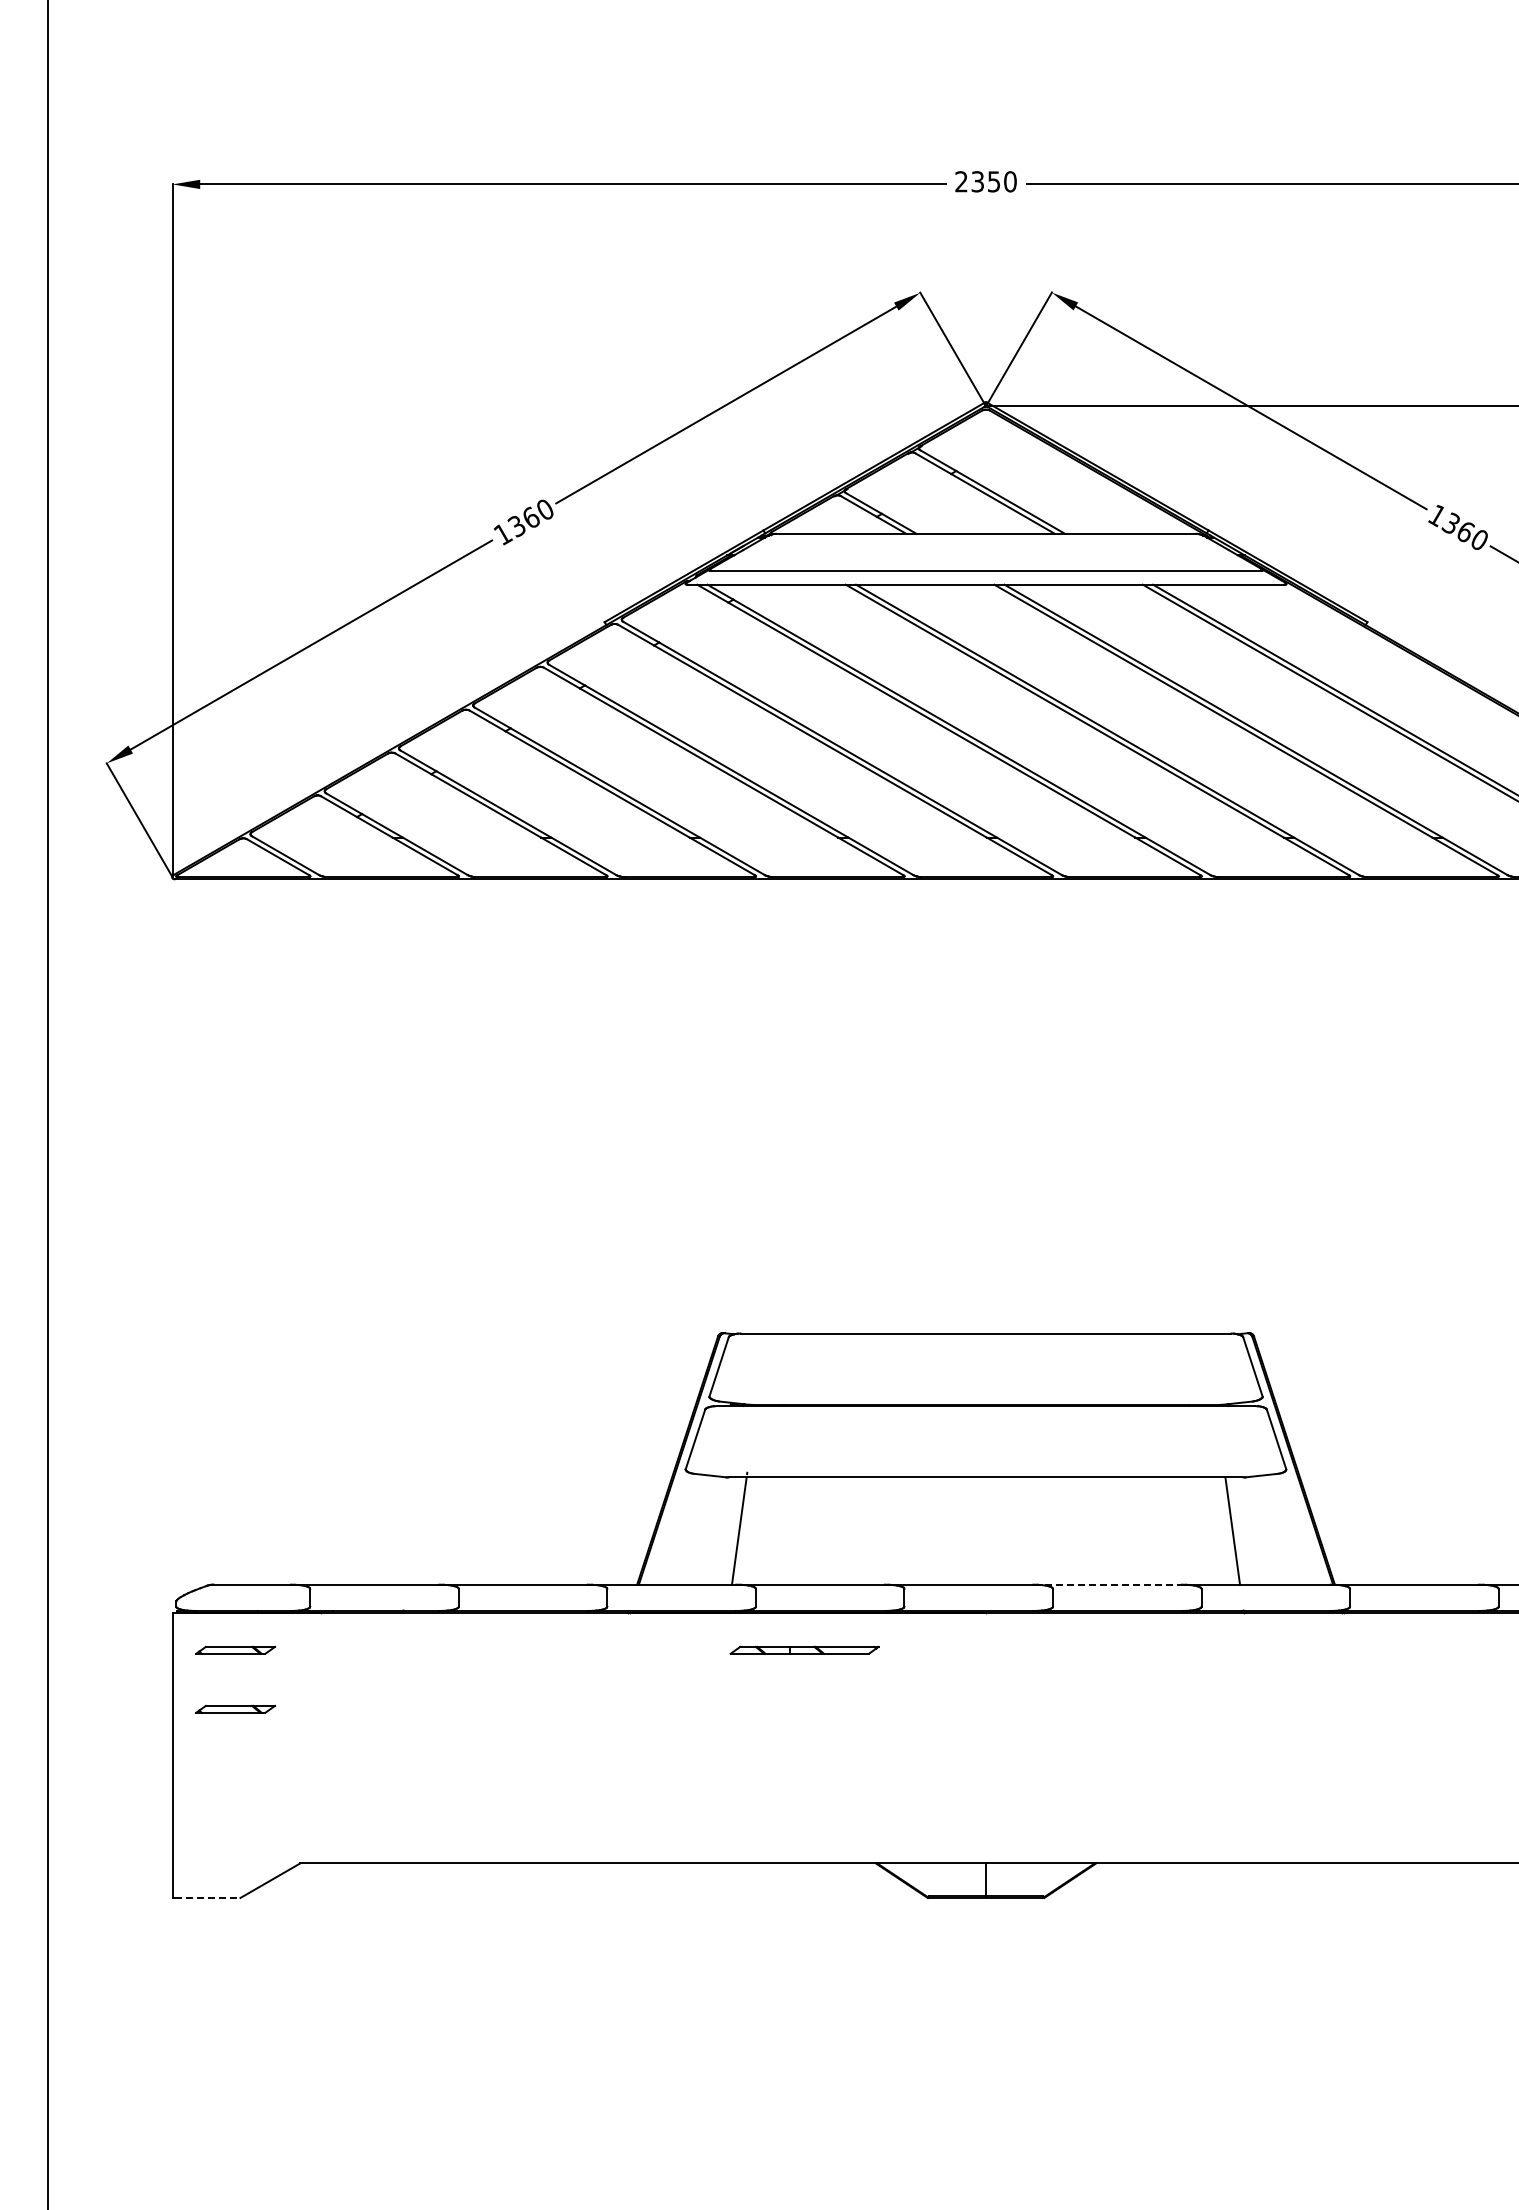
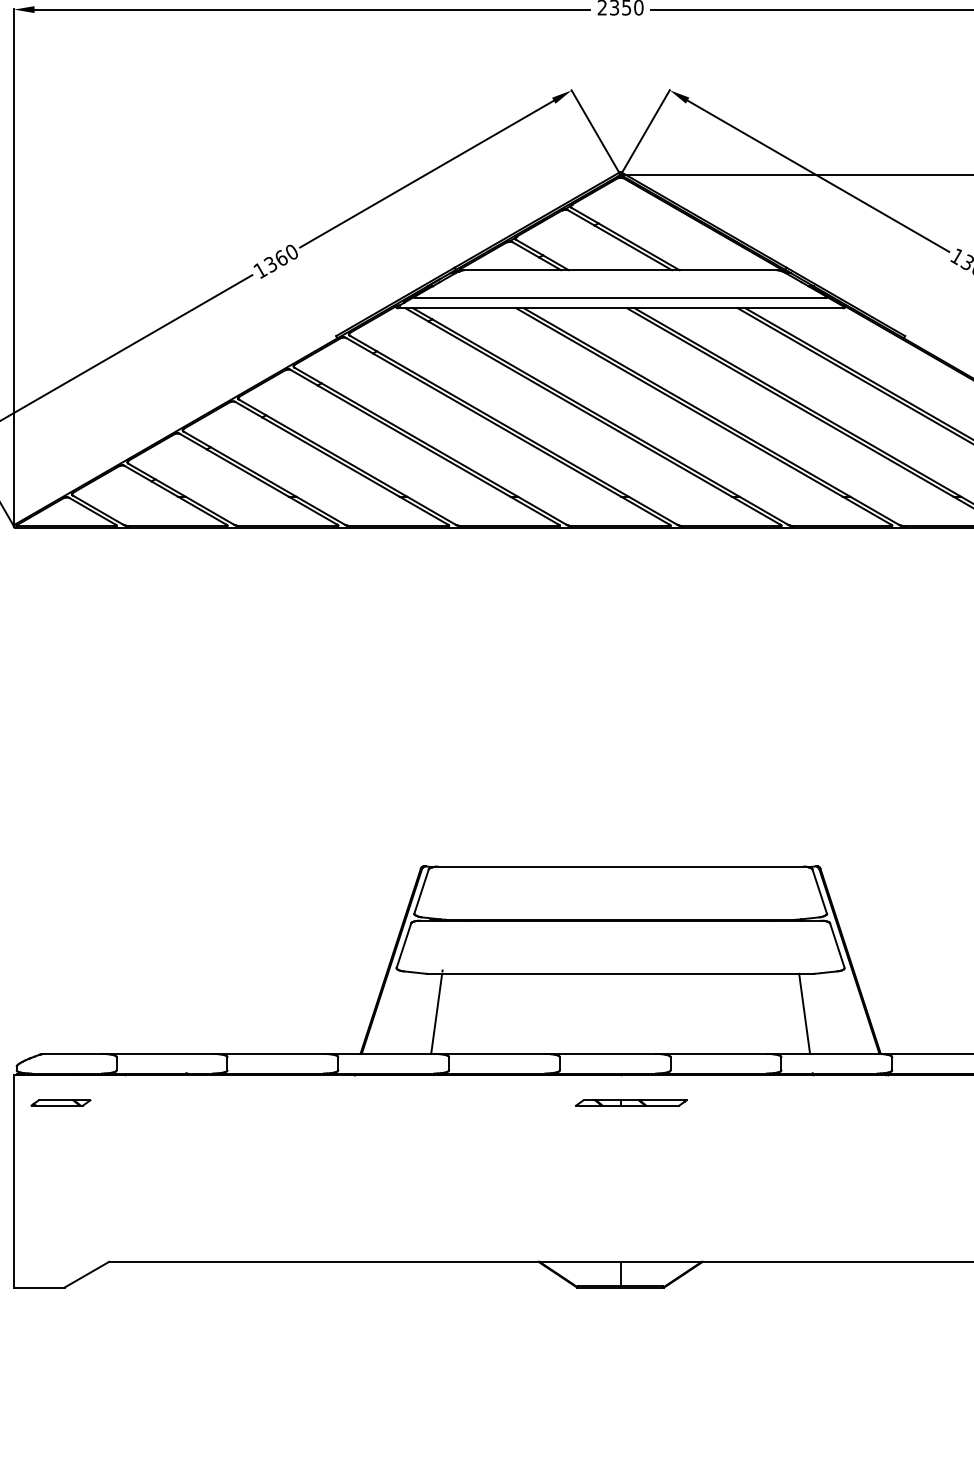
line: (1108, 1584) -> (711, 1053), dashed -> solid
part: (804, 1649) -> (631, 1102), moved
part: (235, 1708) -> (60, 1146), removed
line: (207, 1897) -> (40, 1287), dashed -> solid

